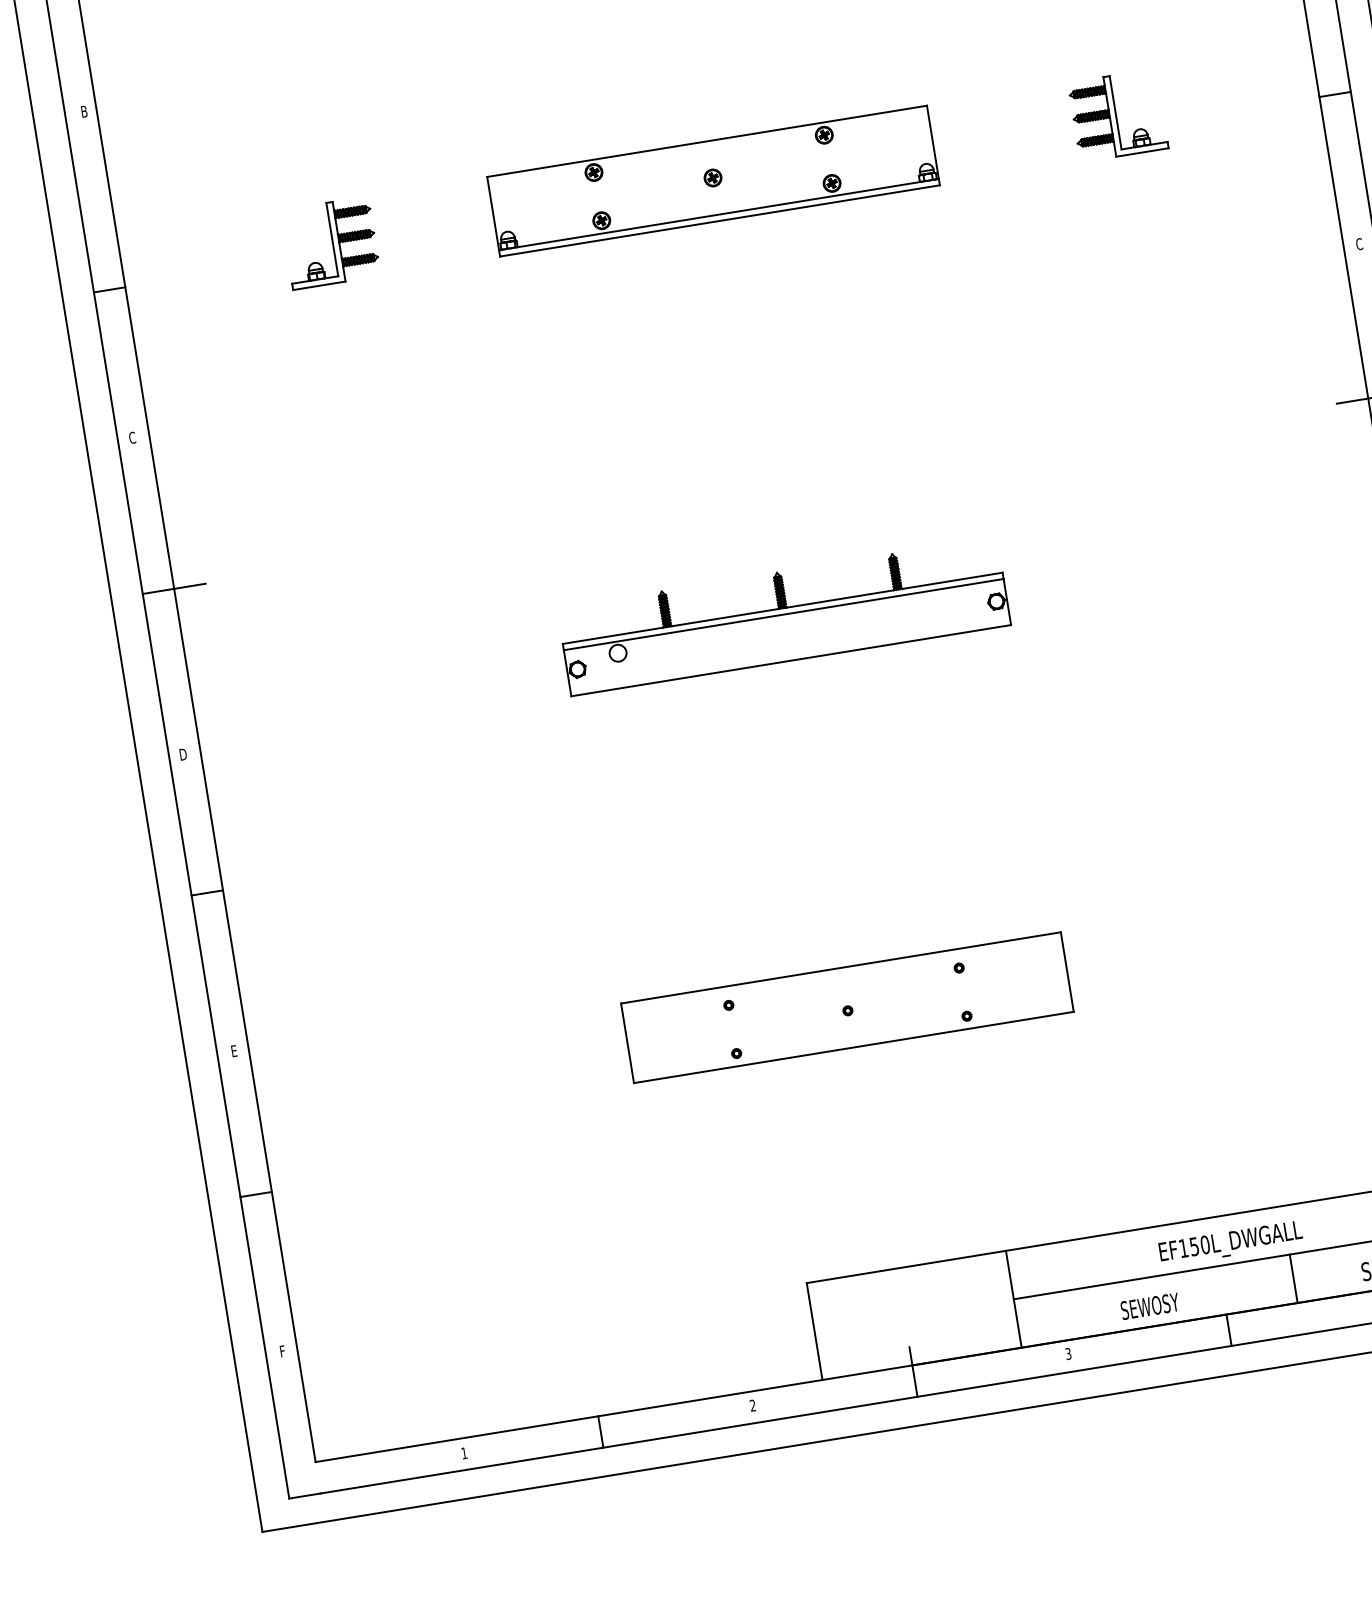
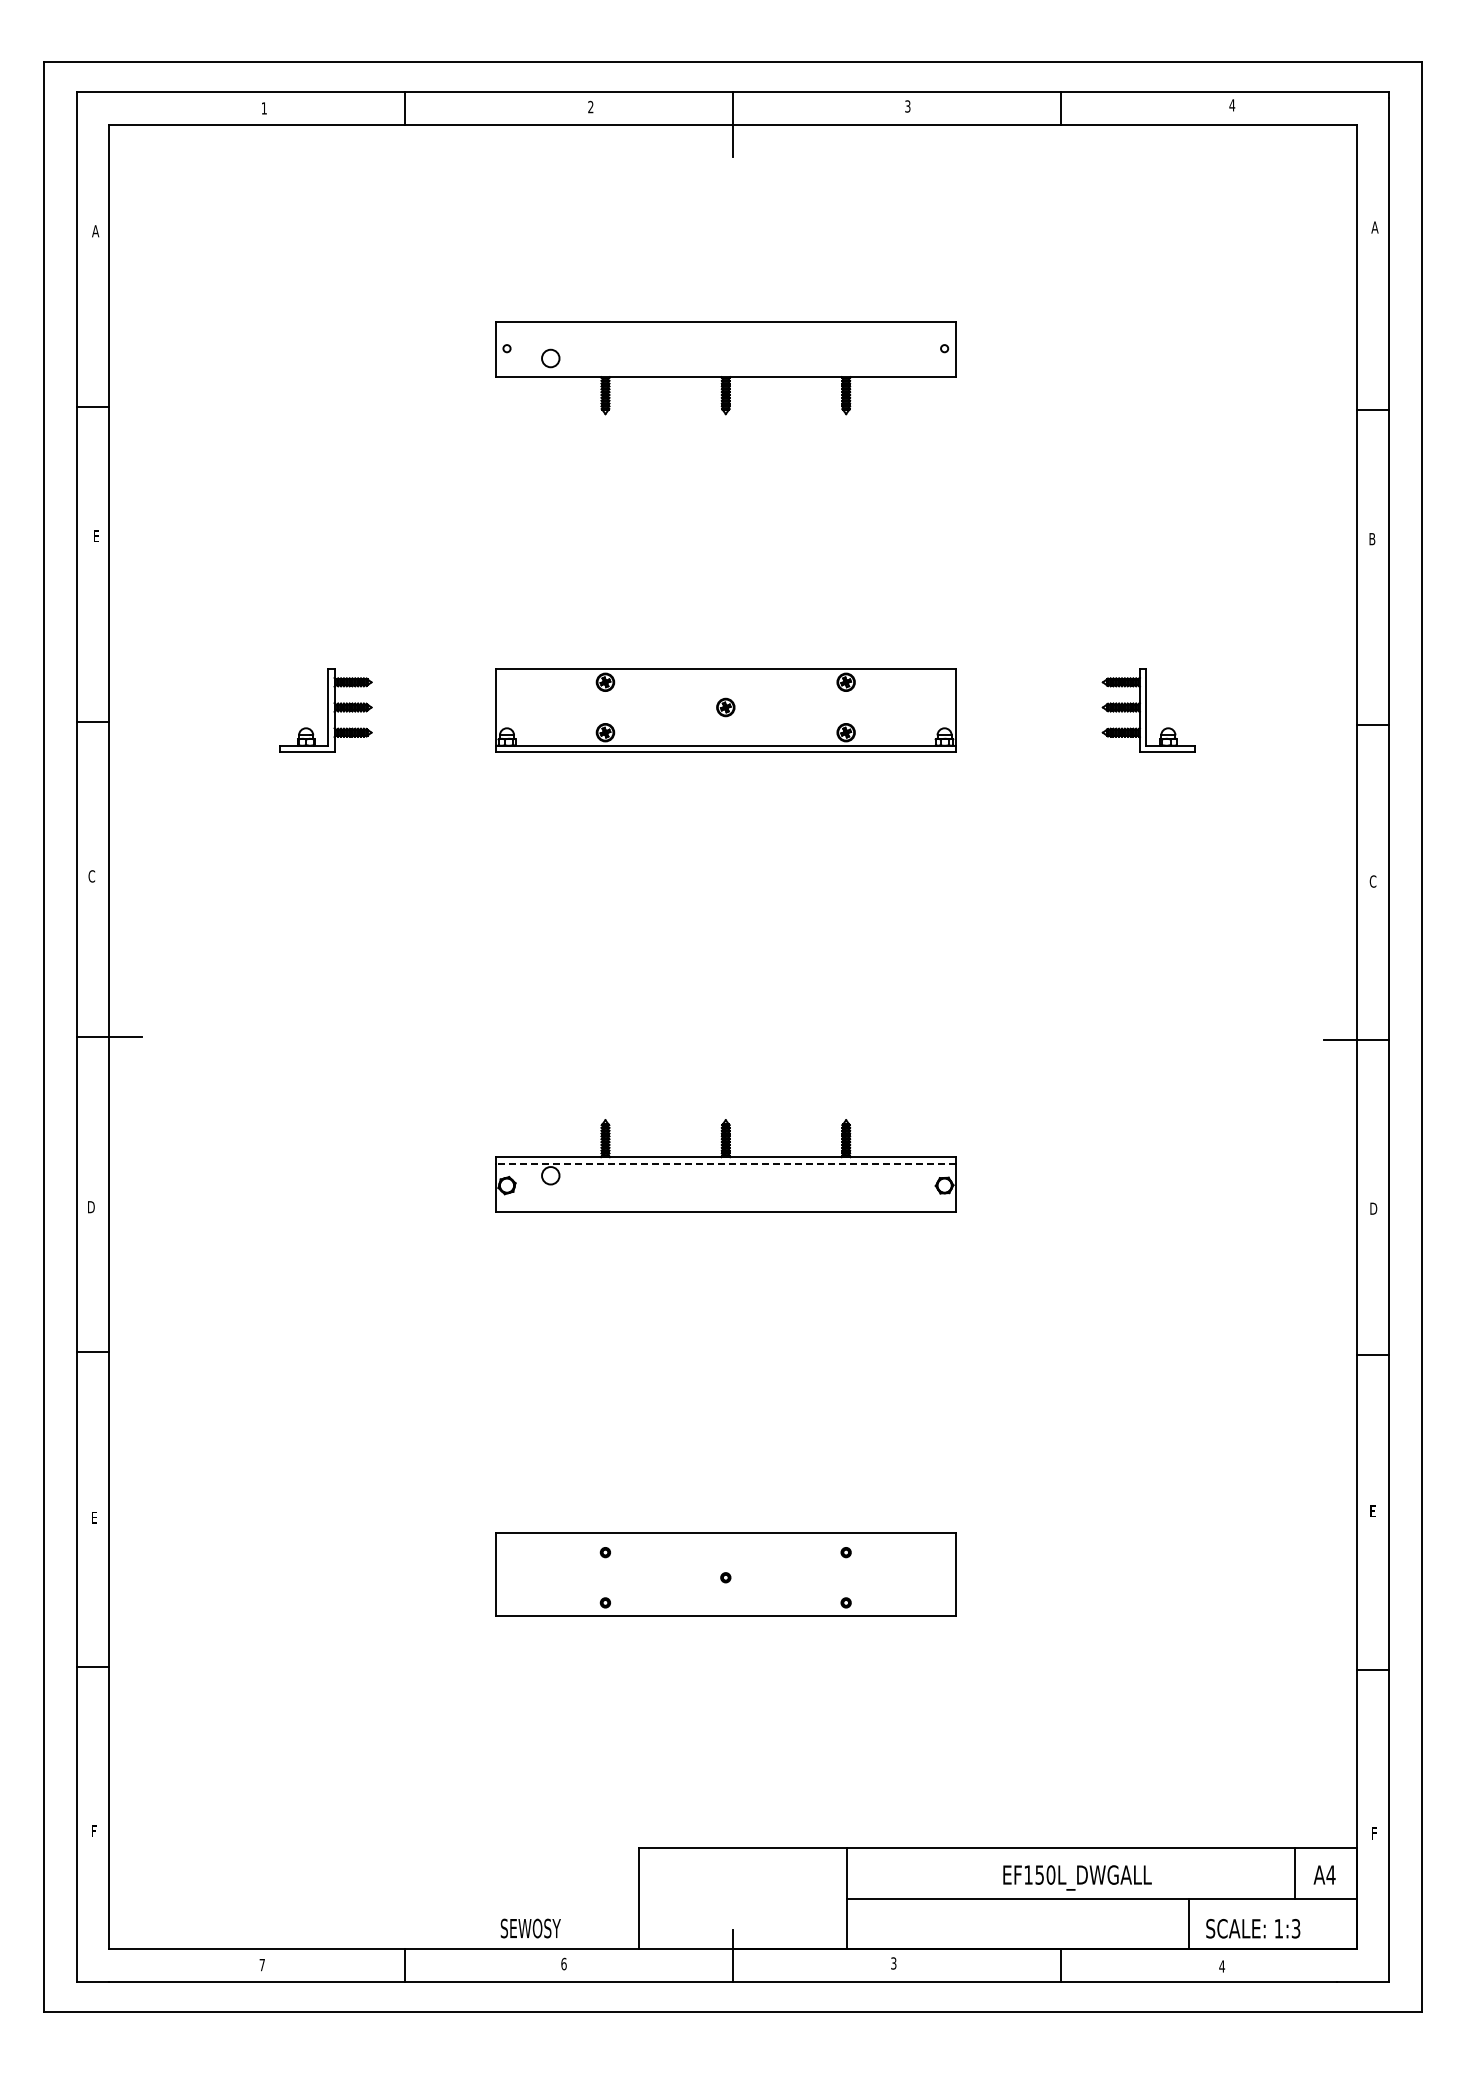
text: (84, 111) -> (96, 536), B -> E
line: (783, 614) -> (725, 1163), solid -> dashed
line: (1293, 1278) -> (1188, 1923), moved
text: (1149, 1306) -> (530, 1928), moved
text: (752, 1405) -> (563, 1963), 2 -> 6
text: (463, 1453) -> (261, 1965), 1 -> 7

